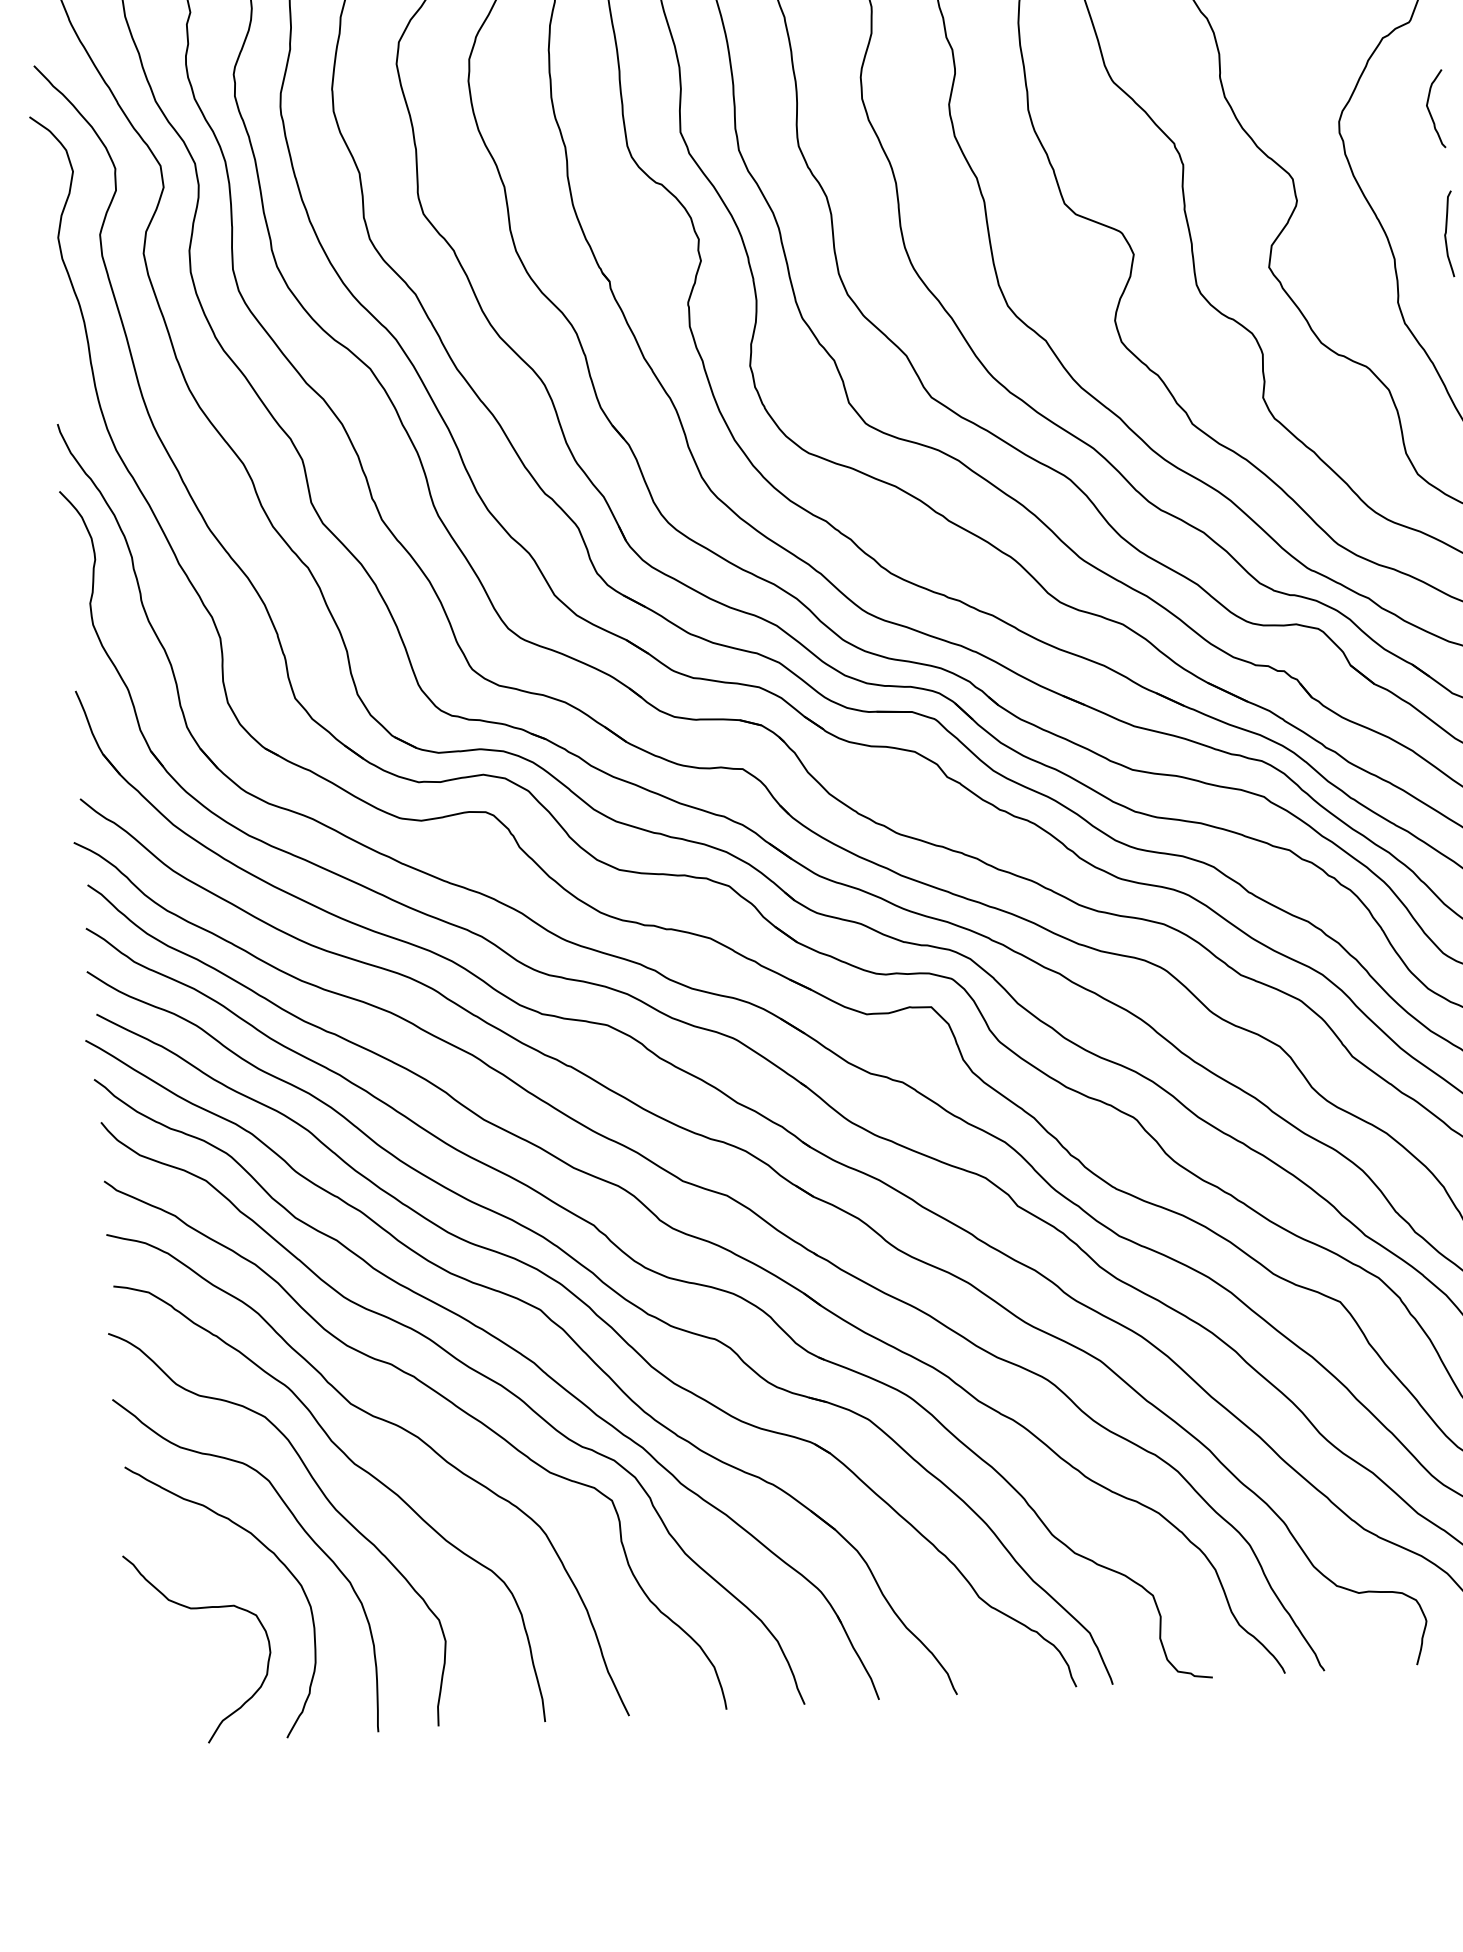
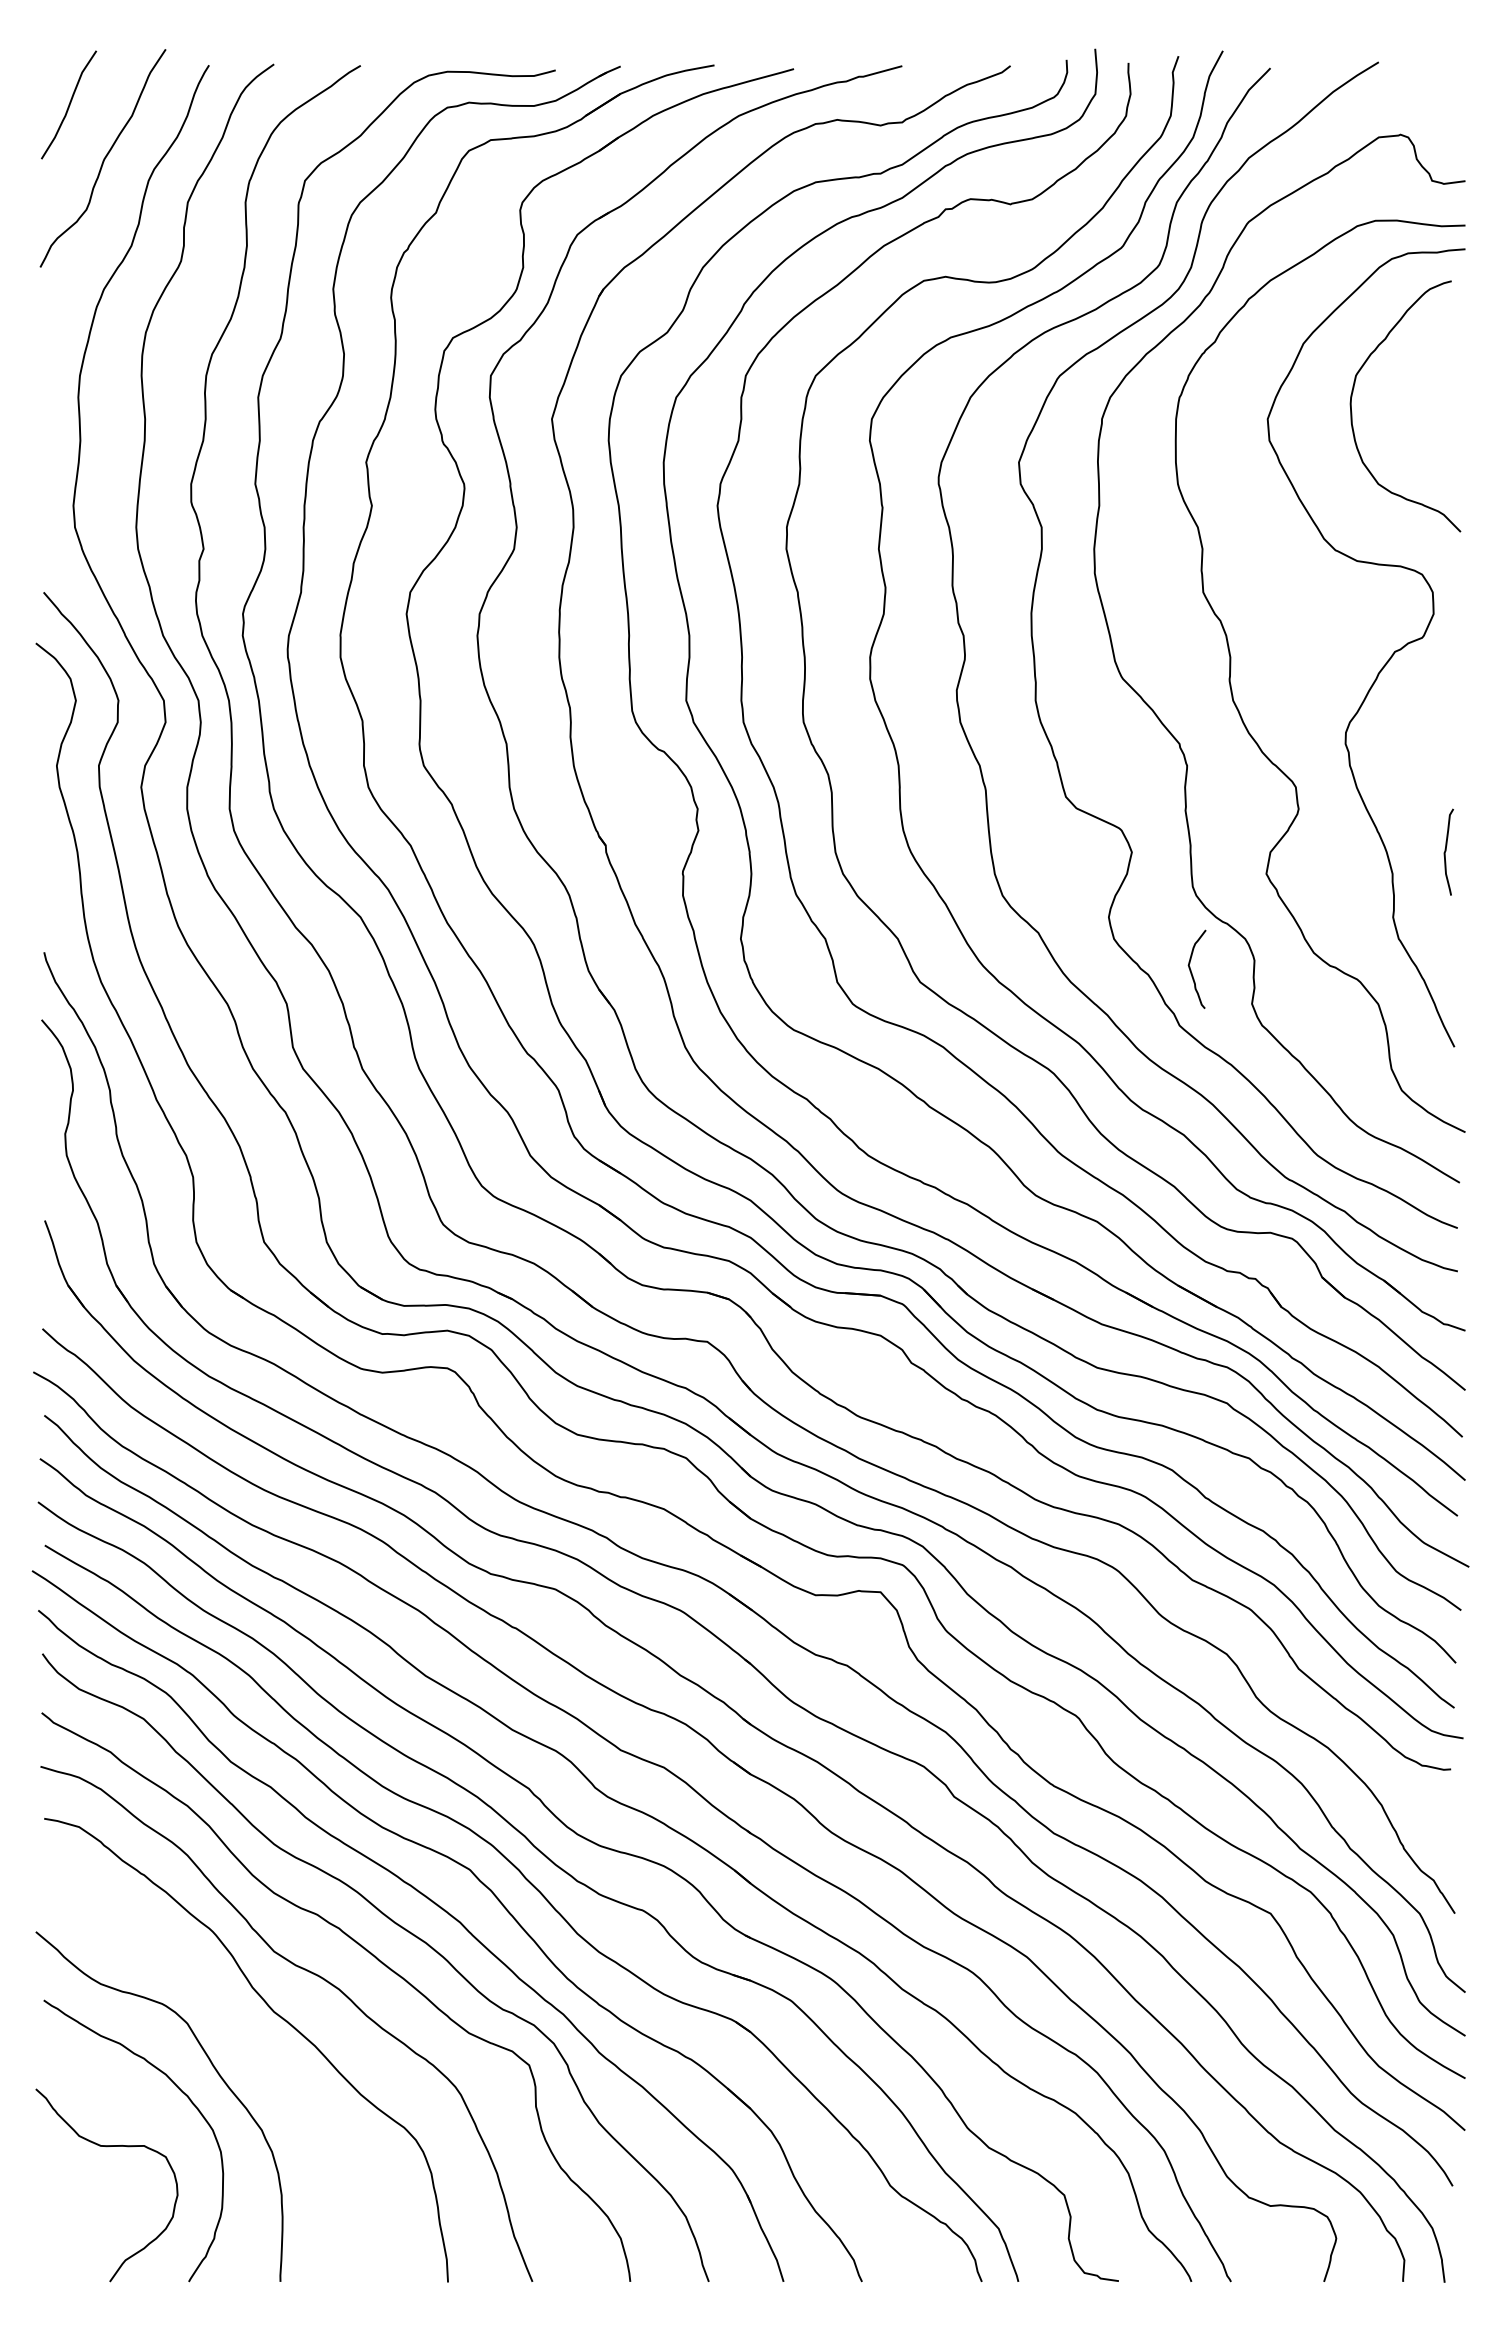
curve: (1429, 109) -> (1191, 969), moved
curve: (325, 1498) -> (242, 2044), removed

